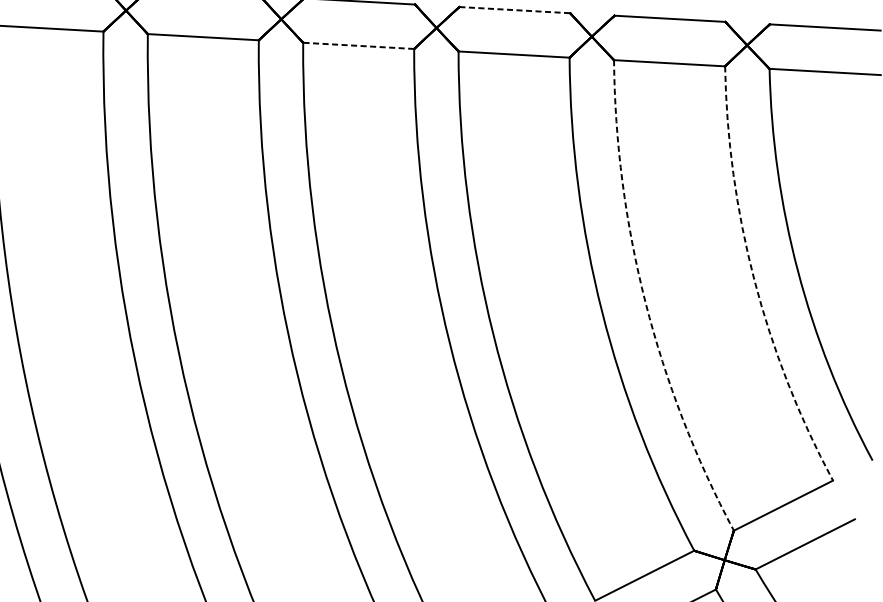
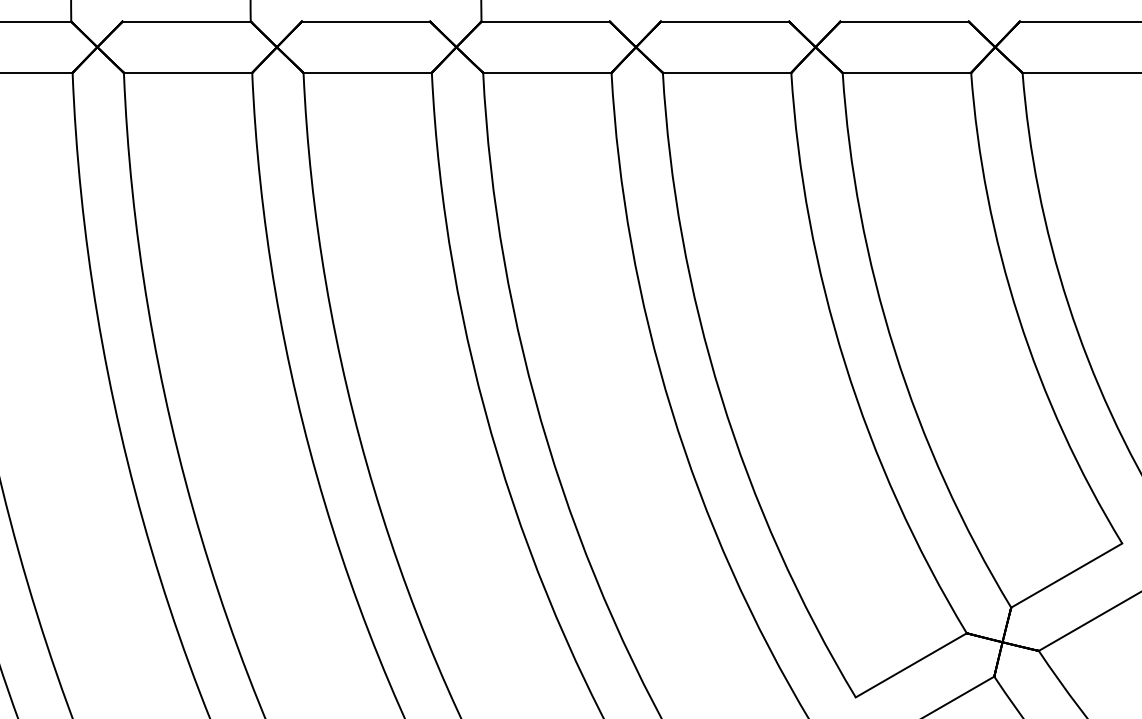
line: (515, 10) -> (725, 21), dashed -> solid
line: (357, 45) -> (546, 72), dashed -> solid
arc: (754, 280) -> (1018, 317), dashed -> solid
arc: (645, 302) -> (894, 350), dashed -> solid

